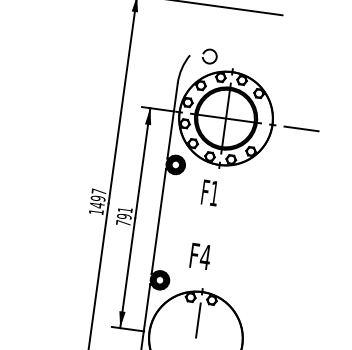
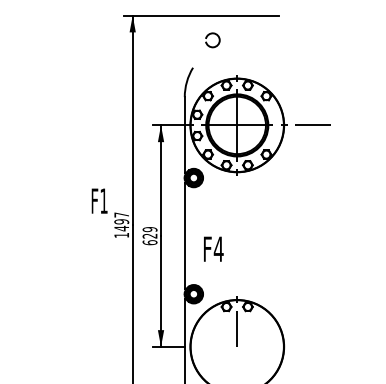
arc: (204, 58) -> (207, 42), moved
text: (210, 192) -> (99, 200), moved
text: (123, 216) -> (149, 236), 791 -> 629
text: (200, 255) -> (213, 248), moved

